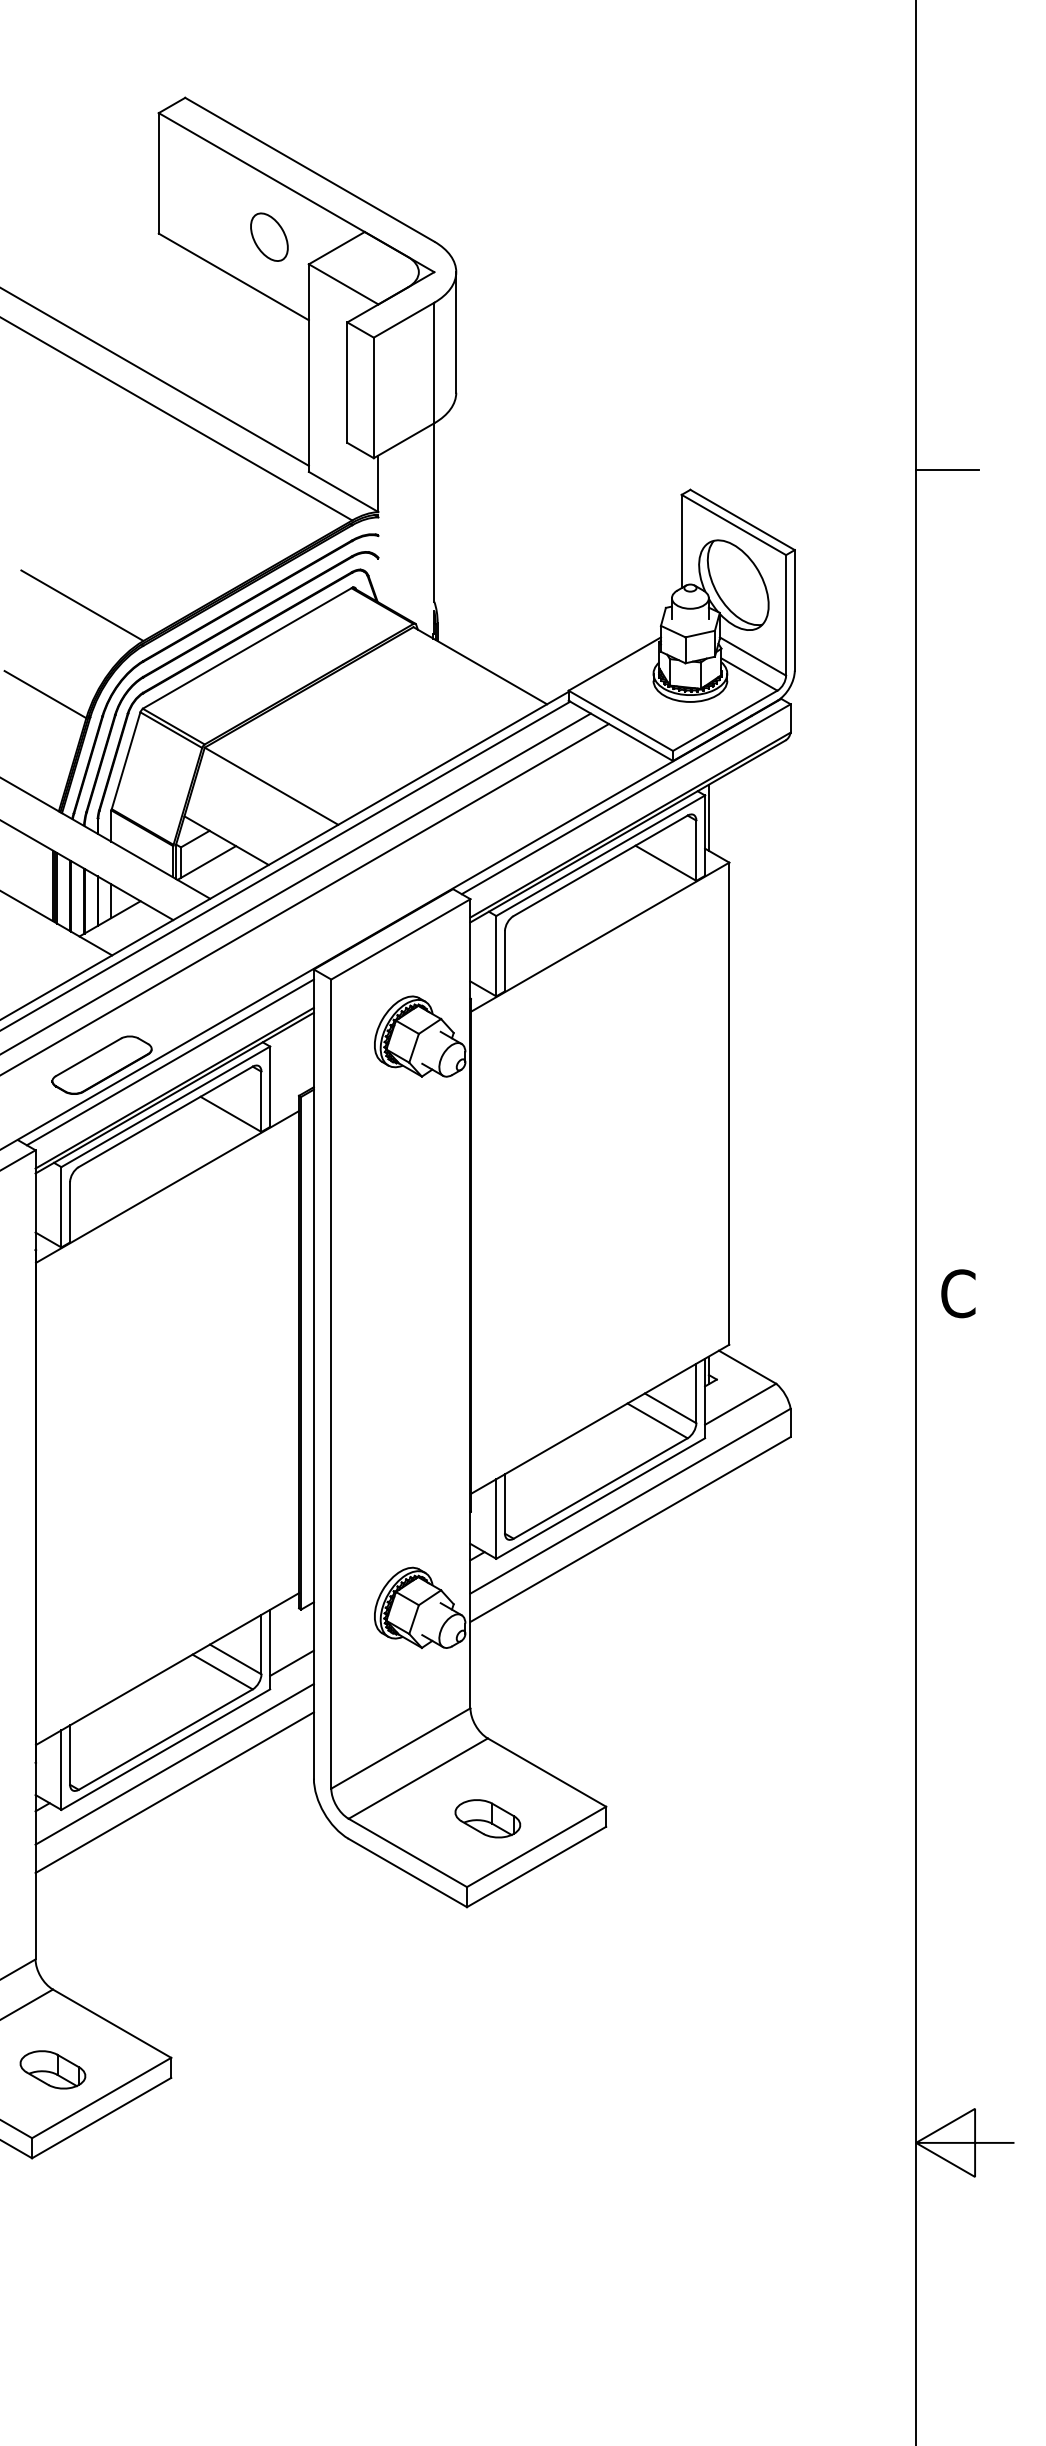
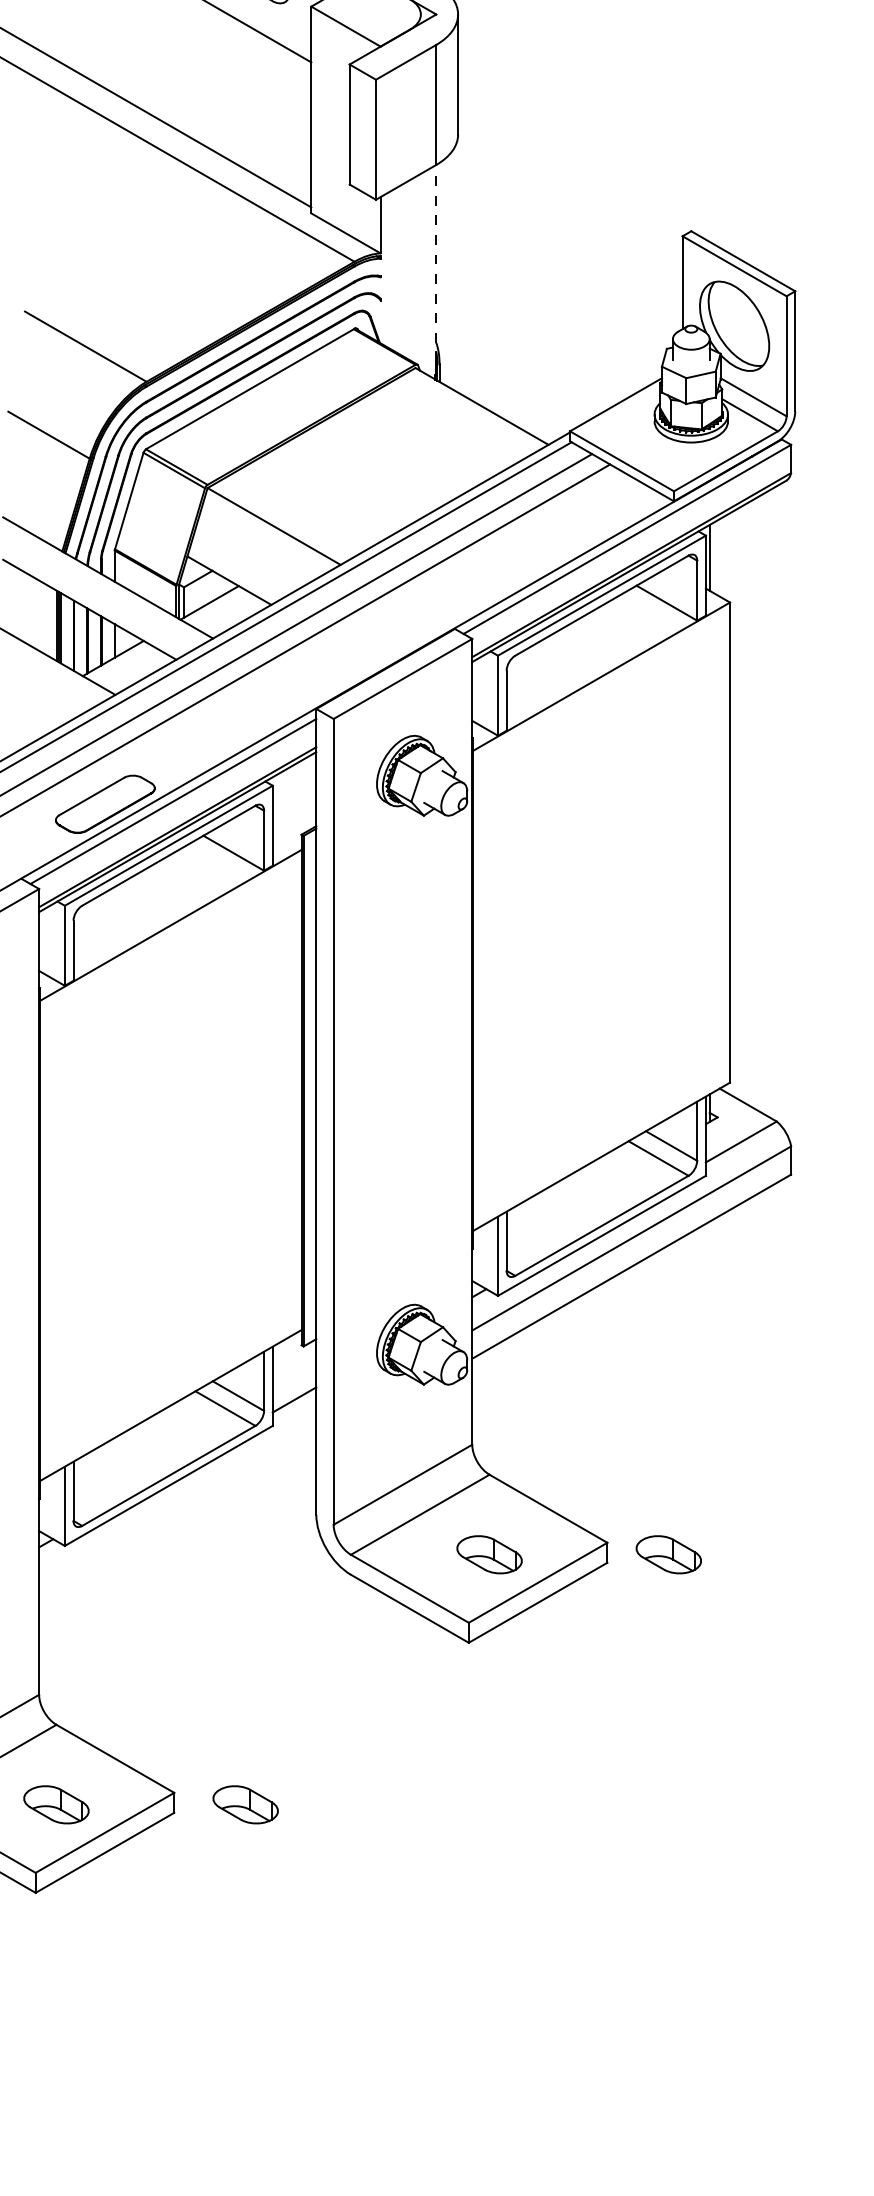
line: (434, 512) -> (436, 253), solid -> dashed
line: (174, 1764) -> (177, 1500), removed
line: (174, 1792) -> (177, 1528), removed
part: (667, 1818) -> (668, 1554), added
part: (242, 2069) -> (245, 1804), added

